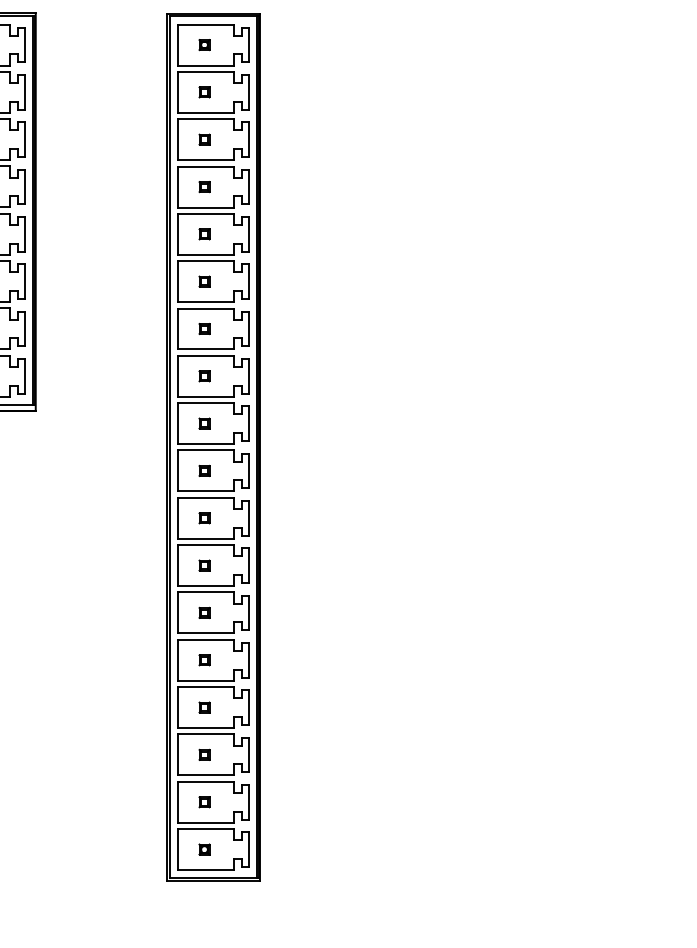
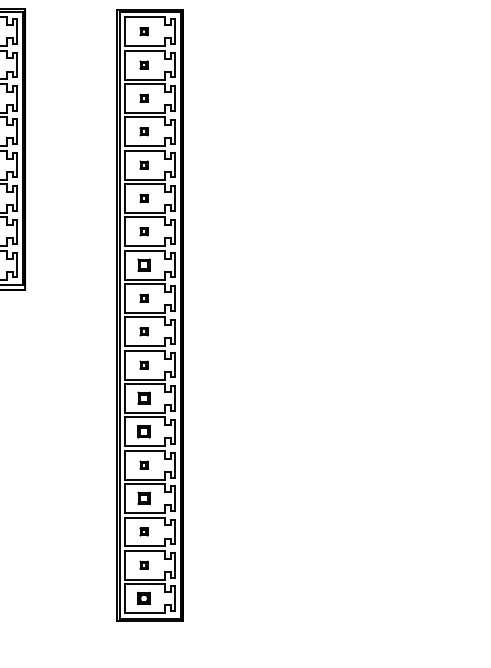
part: (203, 375) -> (143, 264), size x1.6
part: (203, 565) -> (143, 398), size x1.6
part: (203, 612) -> (143, 431), size x1.6
part: (203, 707) -> (143, 498), size x1.6
part: (203, 849) -> (143, 598), size x1.6

